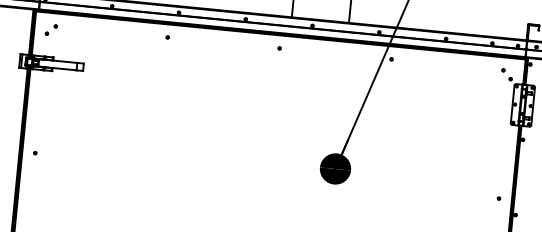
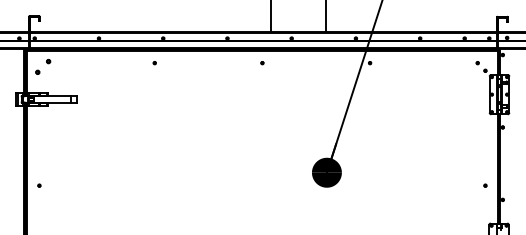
part: (51, 29) -> (43, 66), size x1.4

